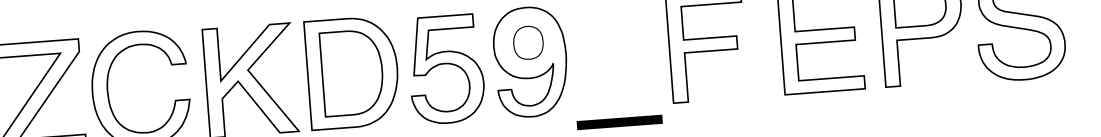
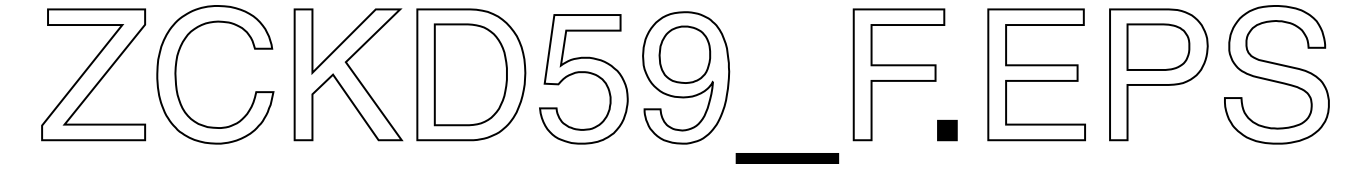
part: (528, 42) -> (684, 54), size x1.43
part: (750, 89) -> (947, 130), added

